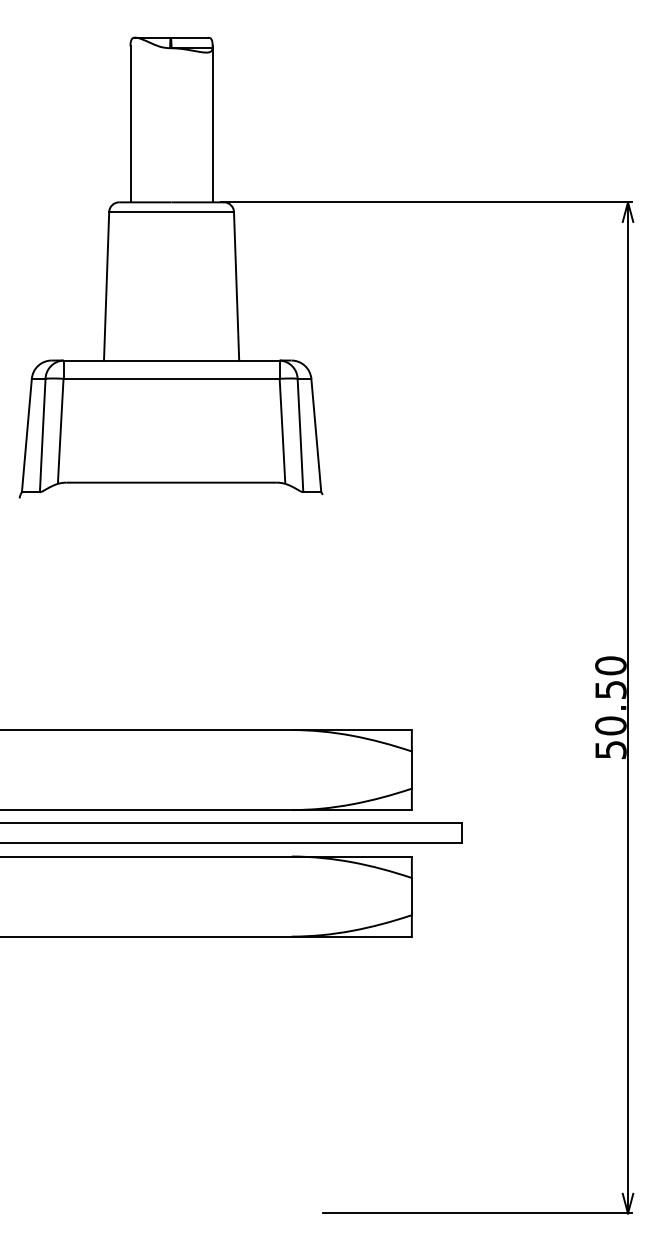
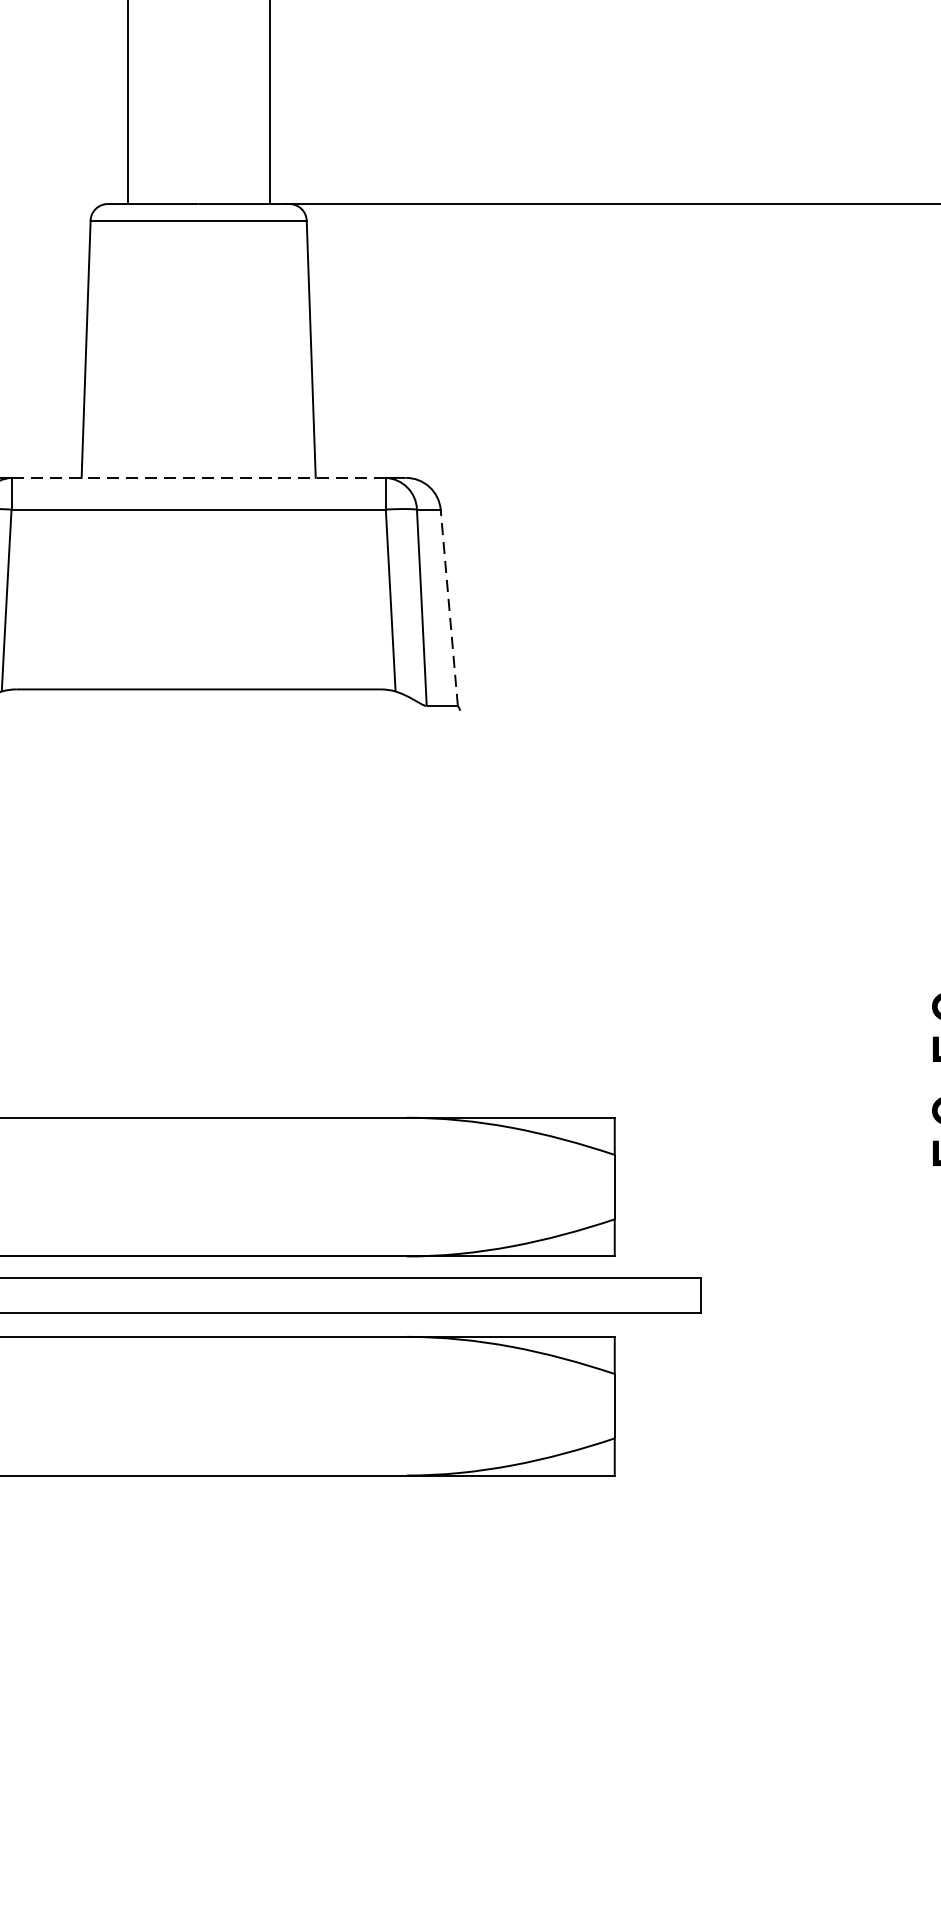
line: (171, 360) -> (198, 477), solid -> dashed
line: (316, 435) -> (449, 607), solid -> dashed

